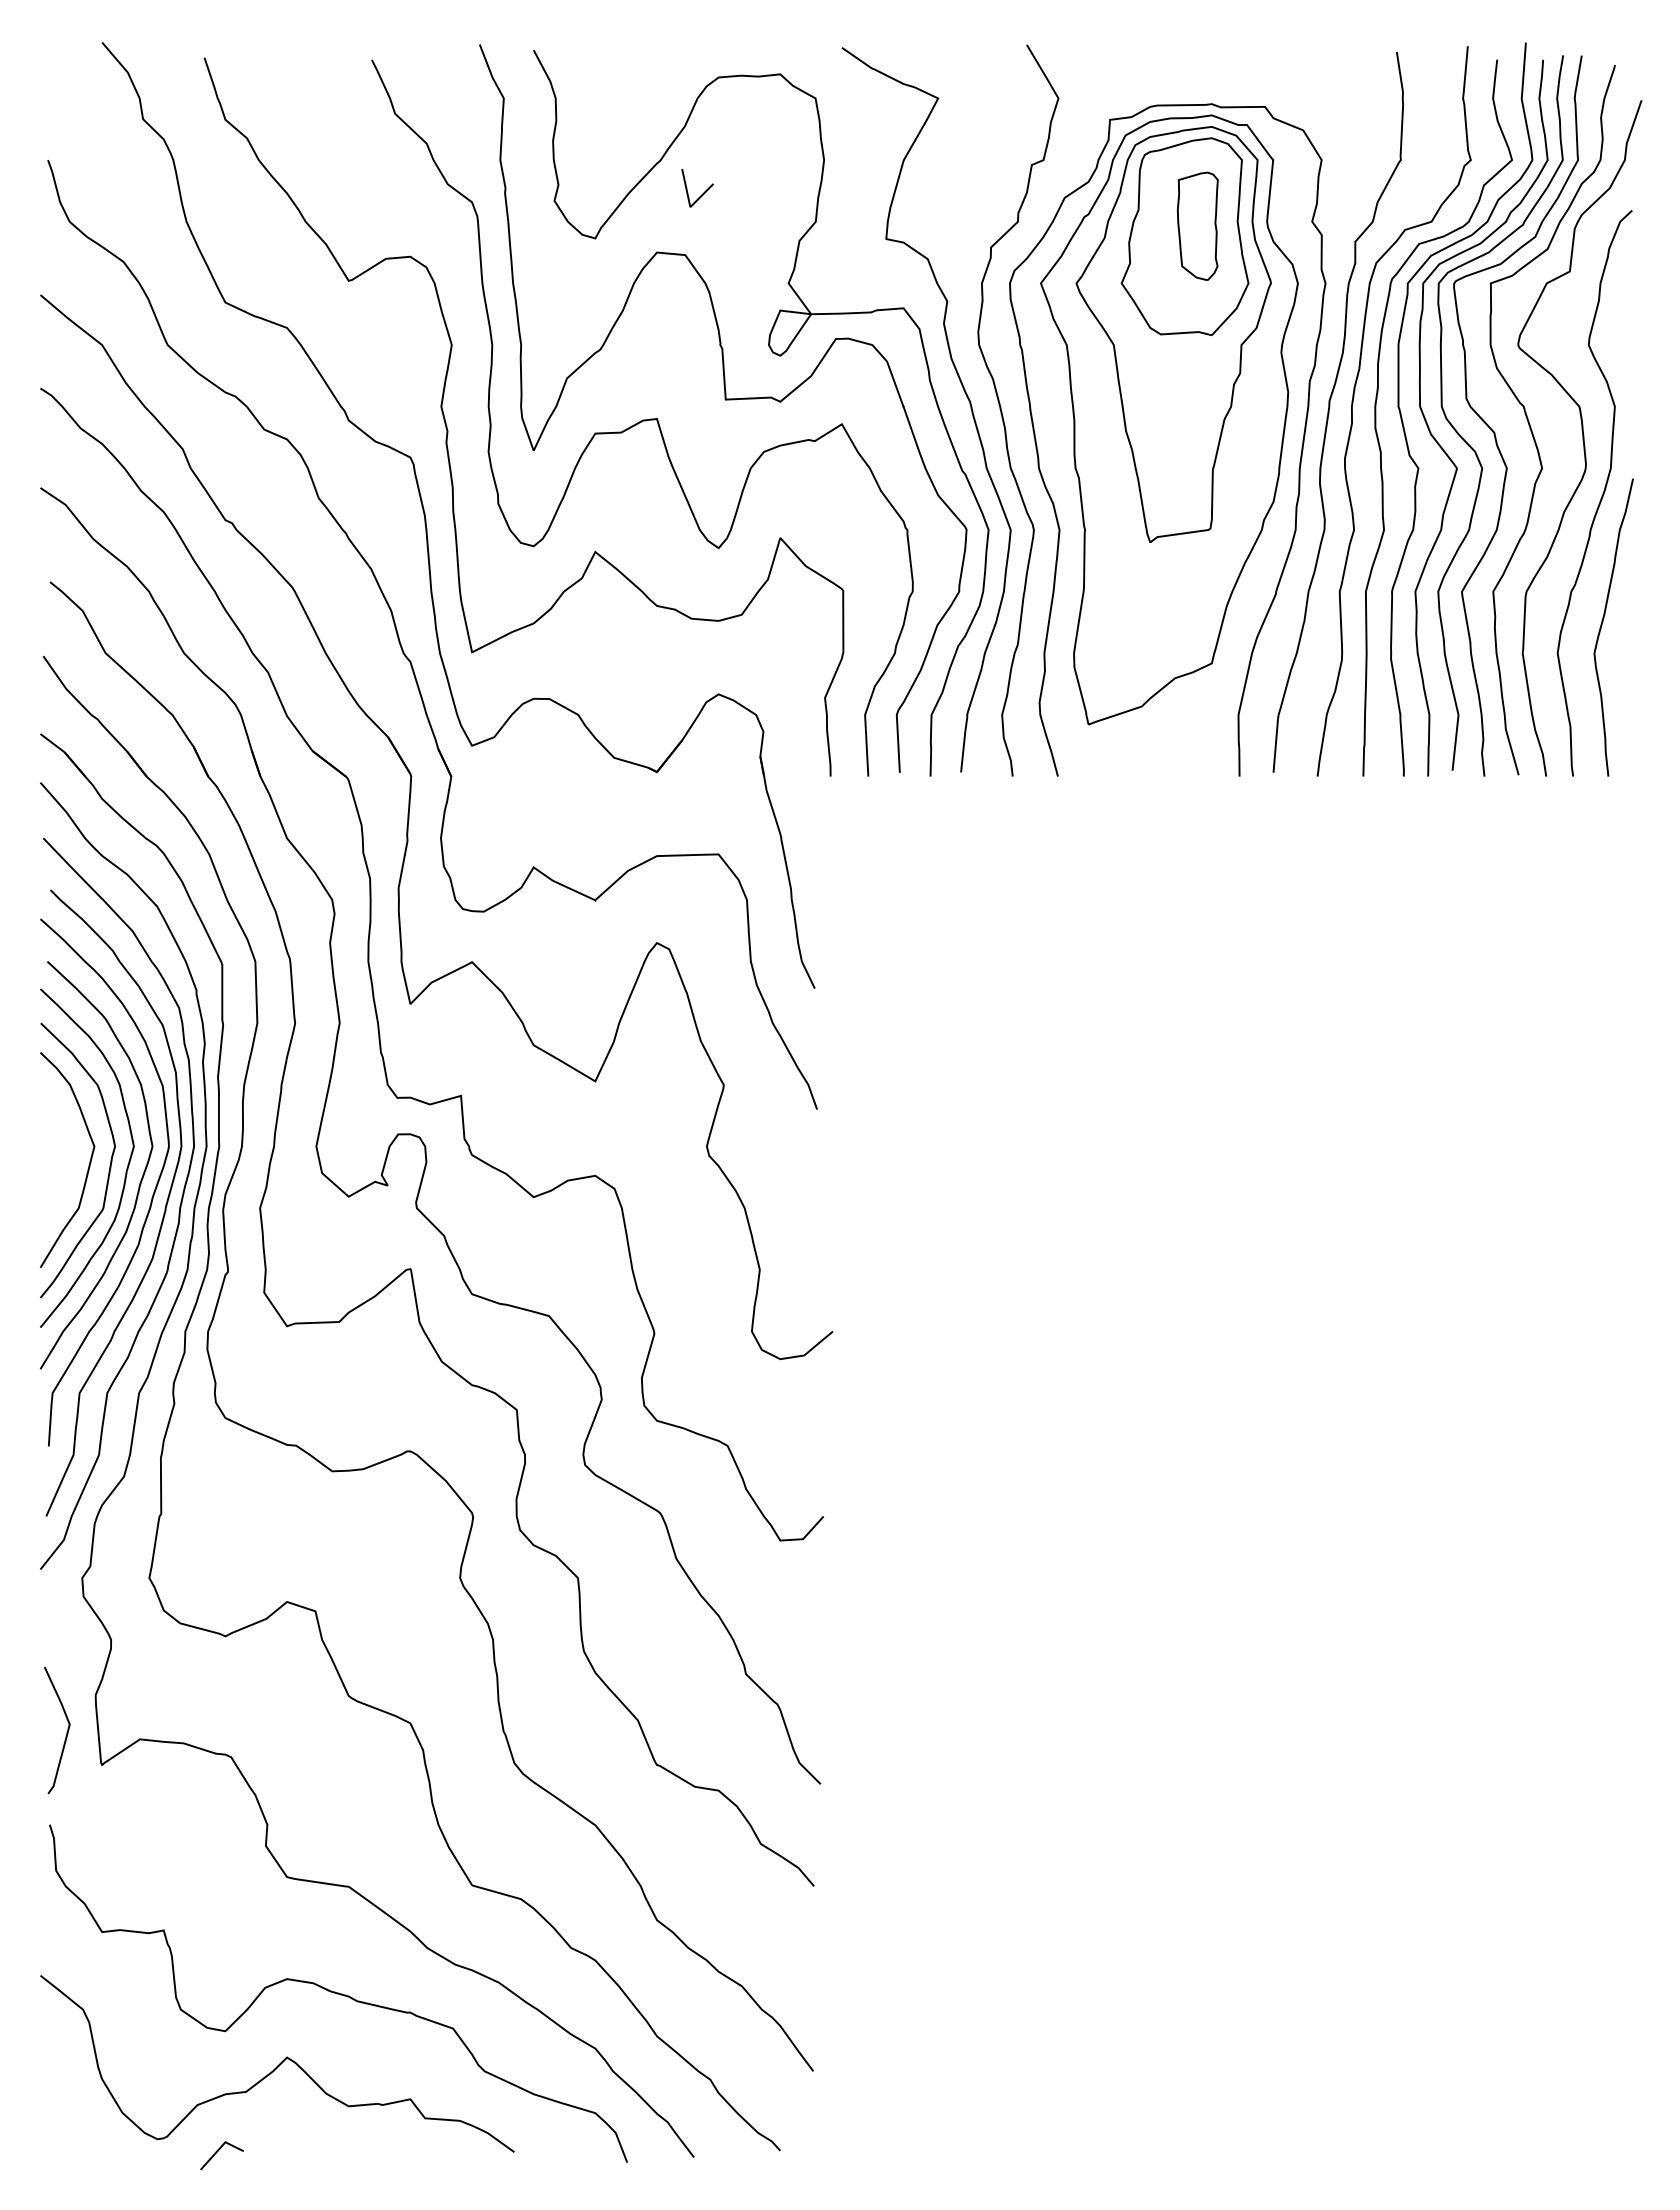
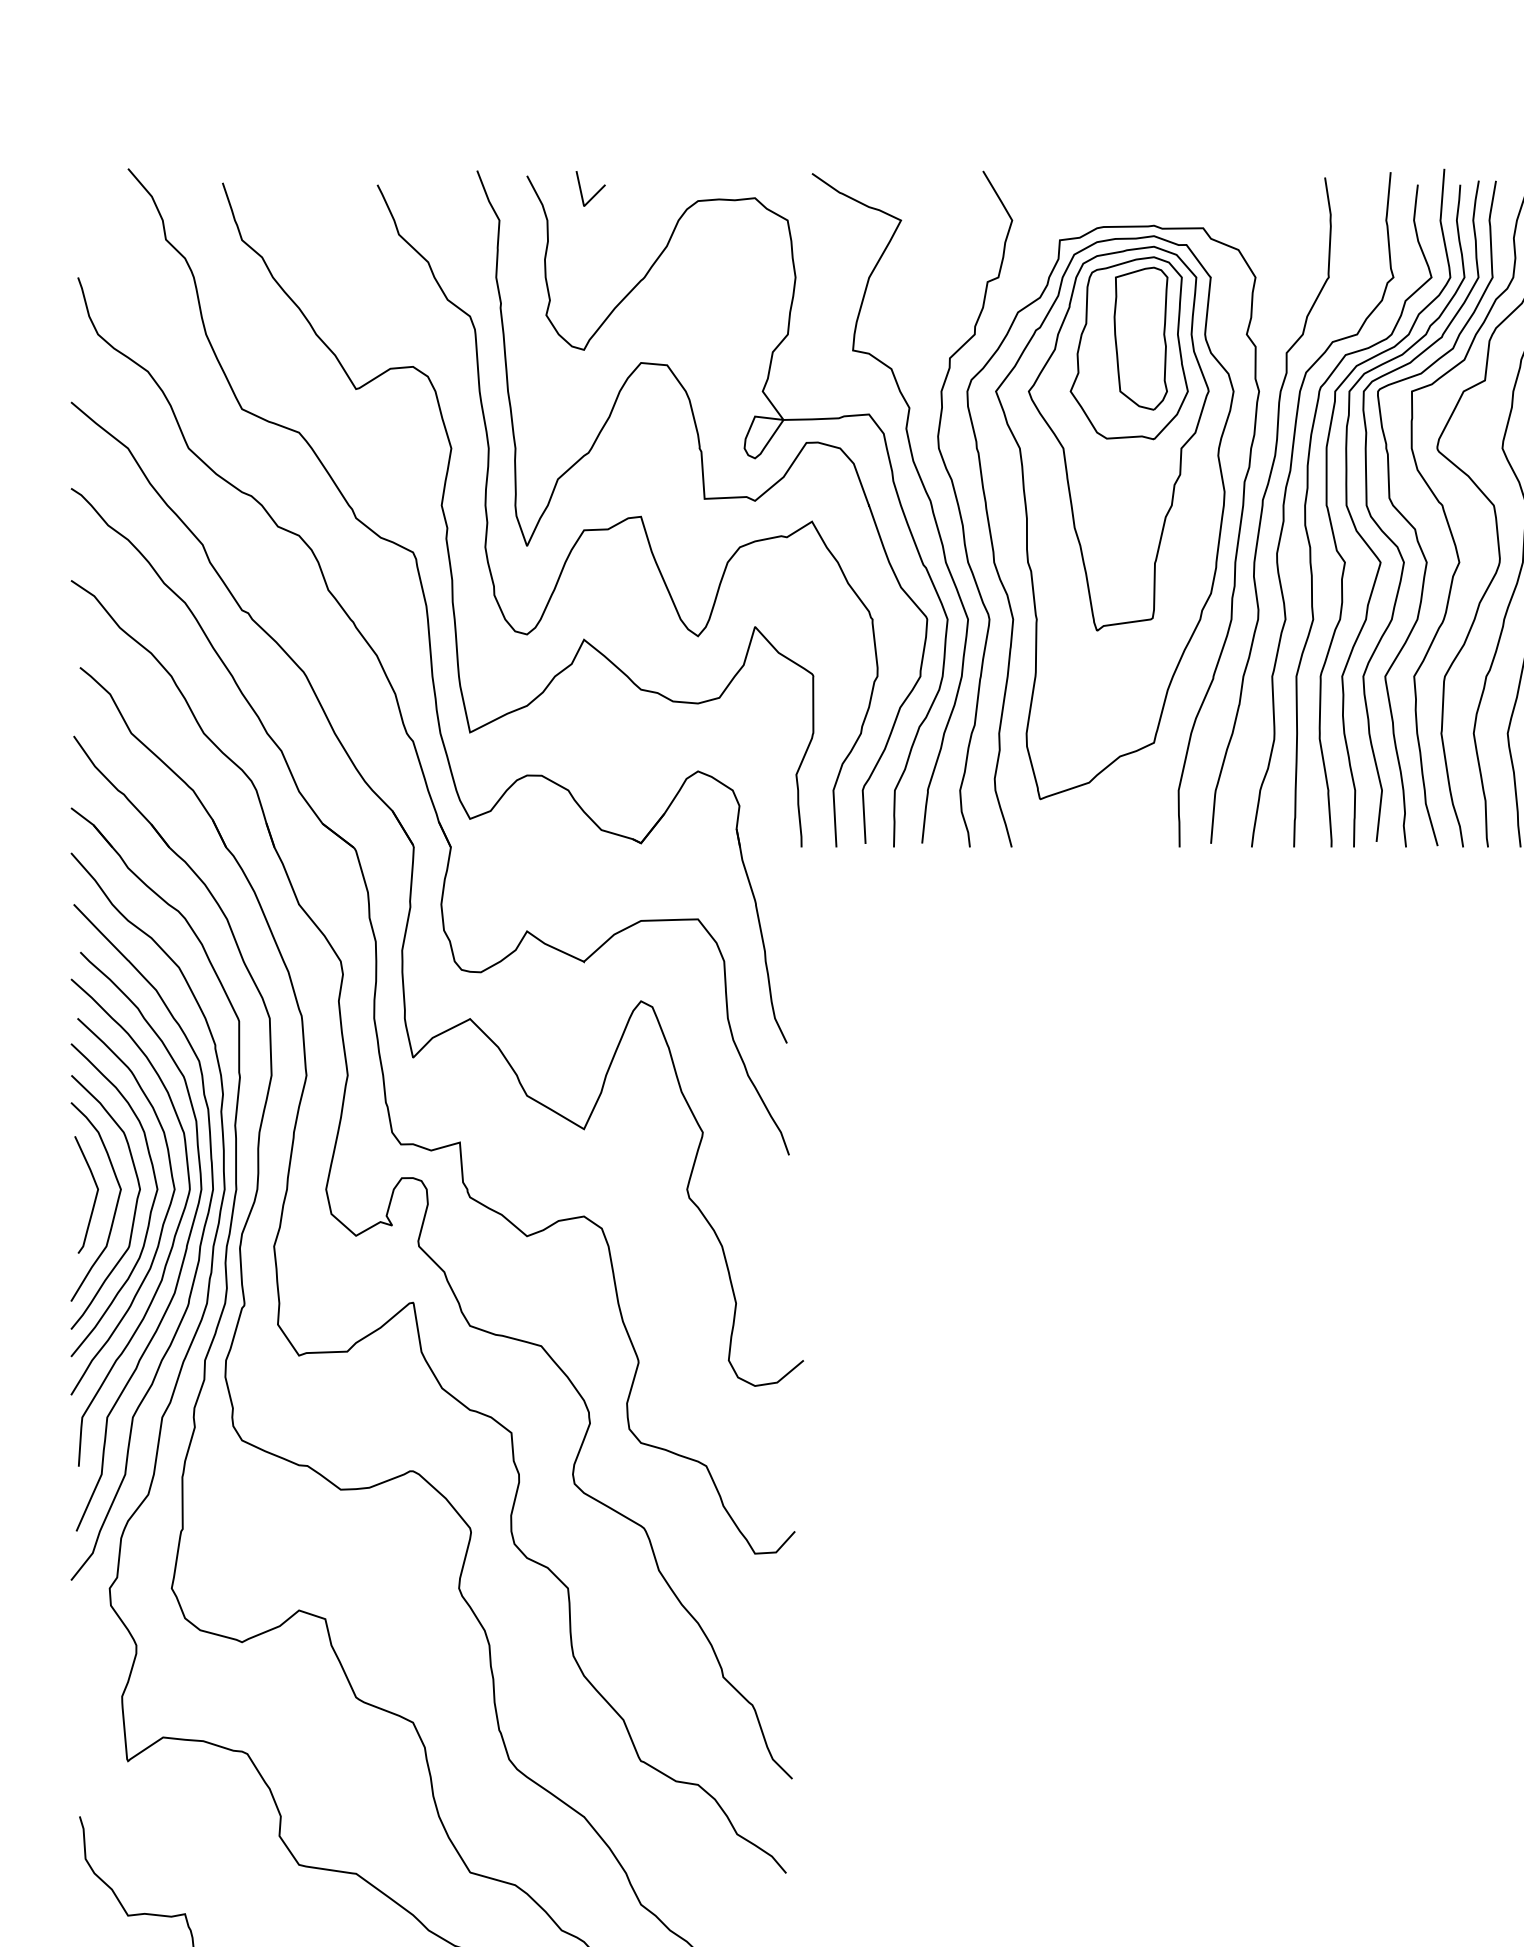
line: (702, 193) -> (595, 193), moved
part: (1197, 226) -> (1140, 338), size x1.43
curve: (66, 1732) -> (95, 1196), moved

